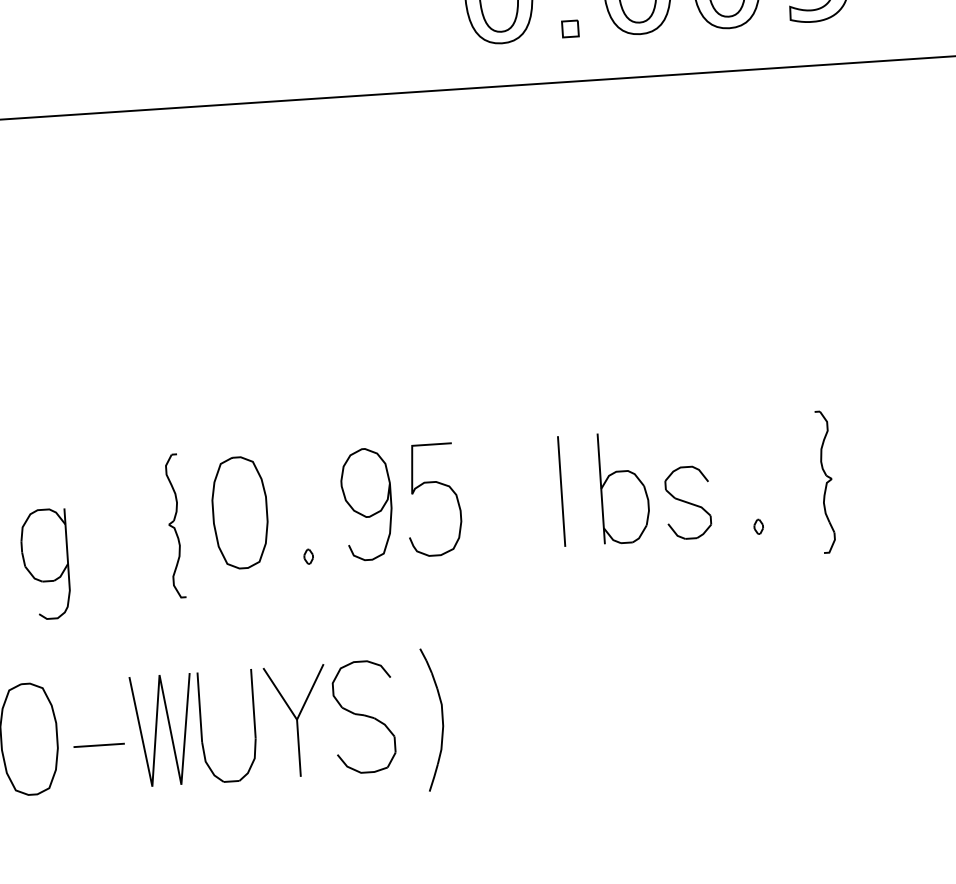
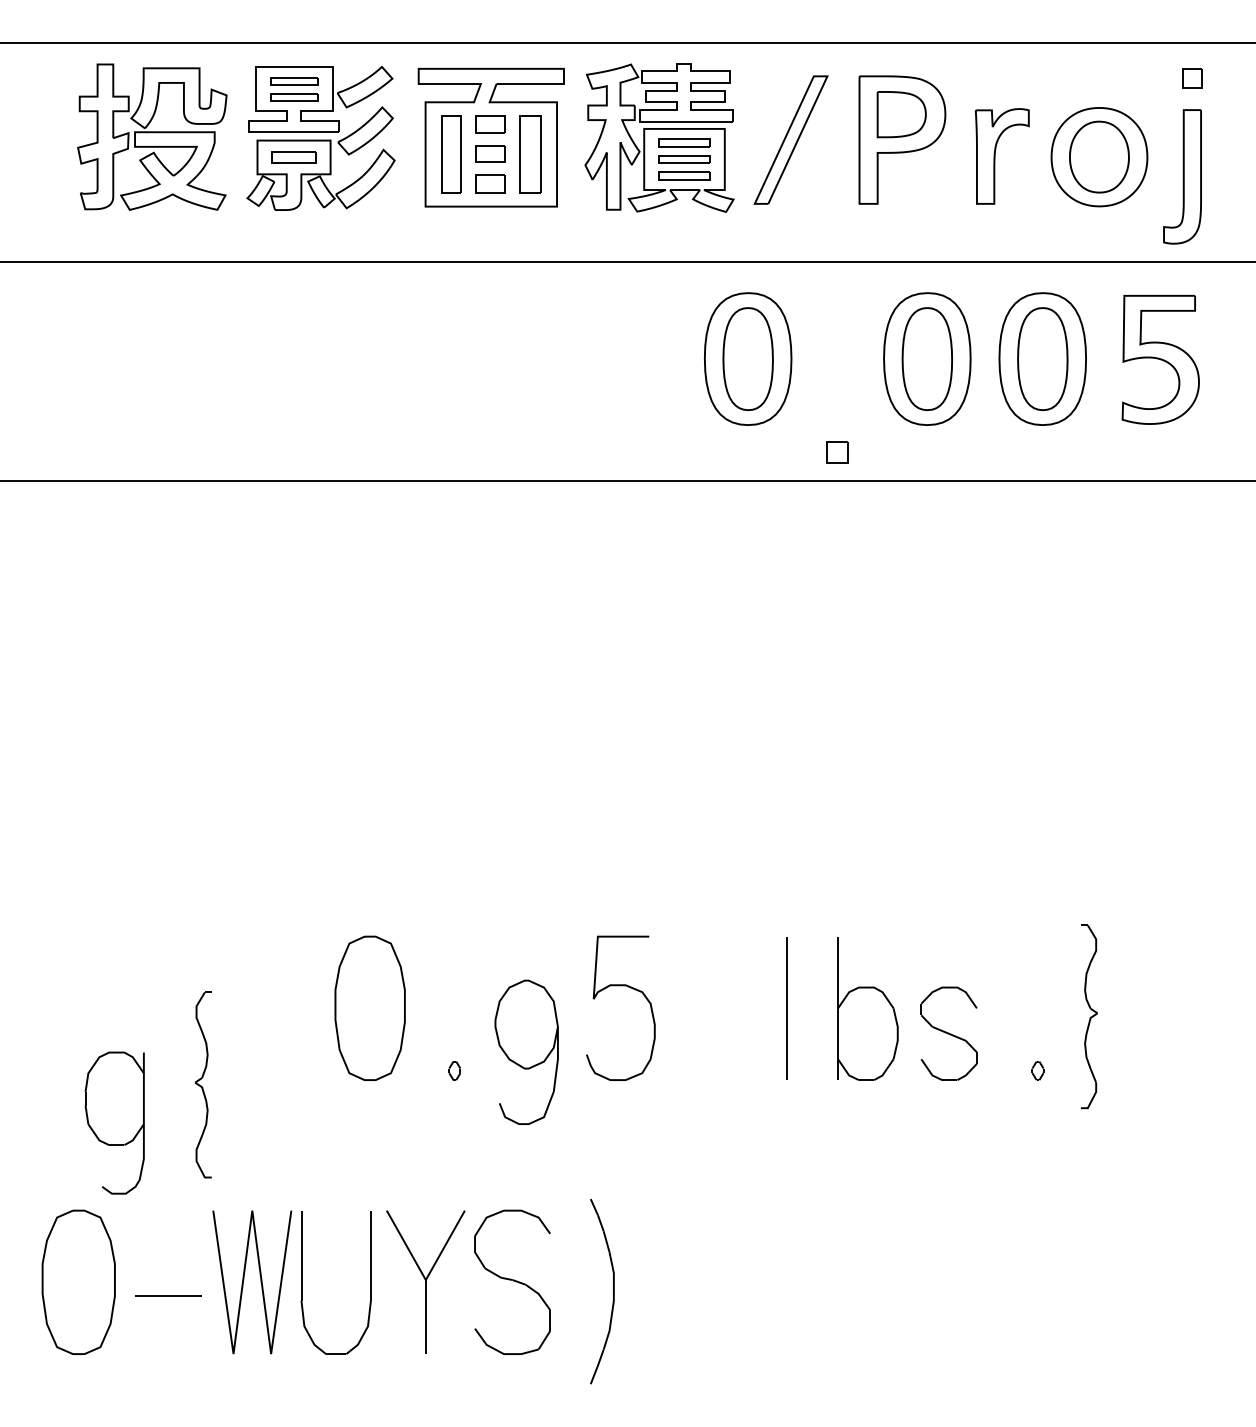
part: (570, 29) -> (837, 452), moved
part: (825, 481) -> (1089, 1016), moved
curve: (361, 513) -> (518, 1063), moved
part: (174, 525) -> (202, 1084), moved
part: (45, 563) -> (114, 1122), moved

